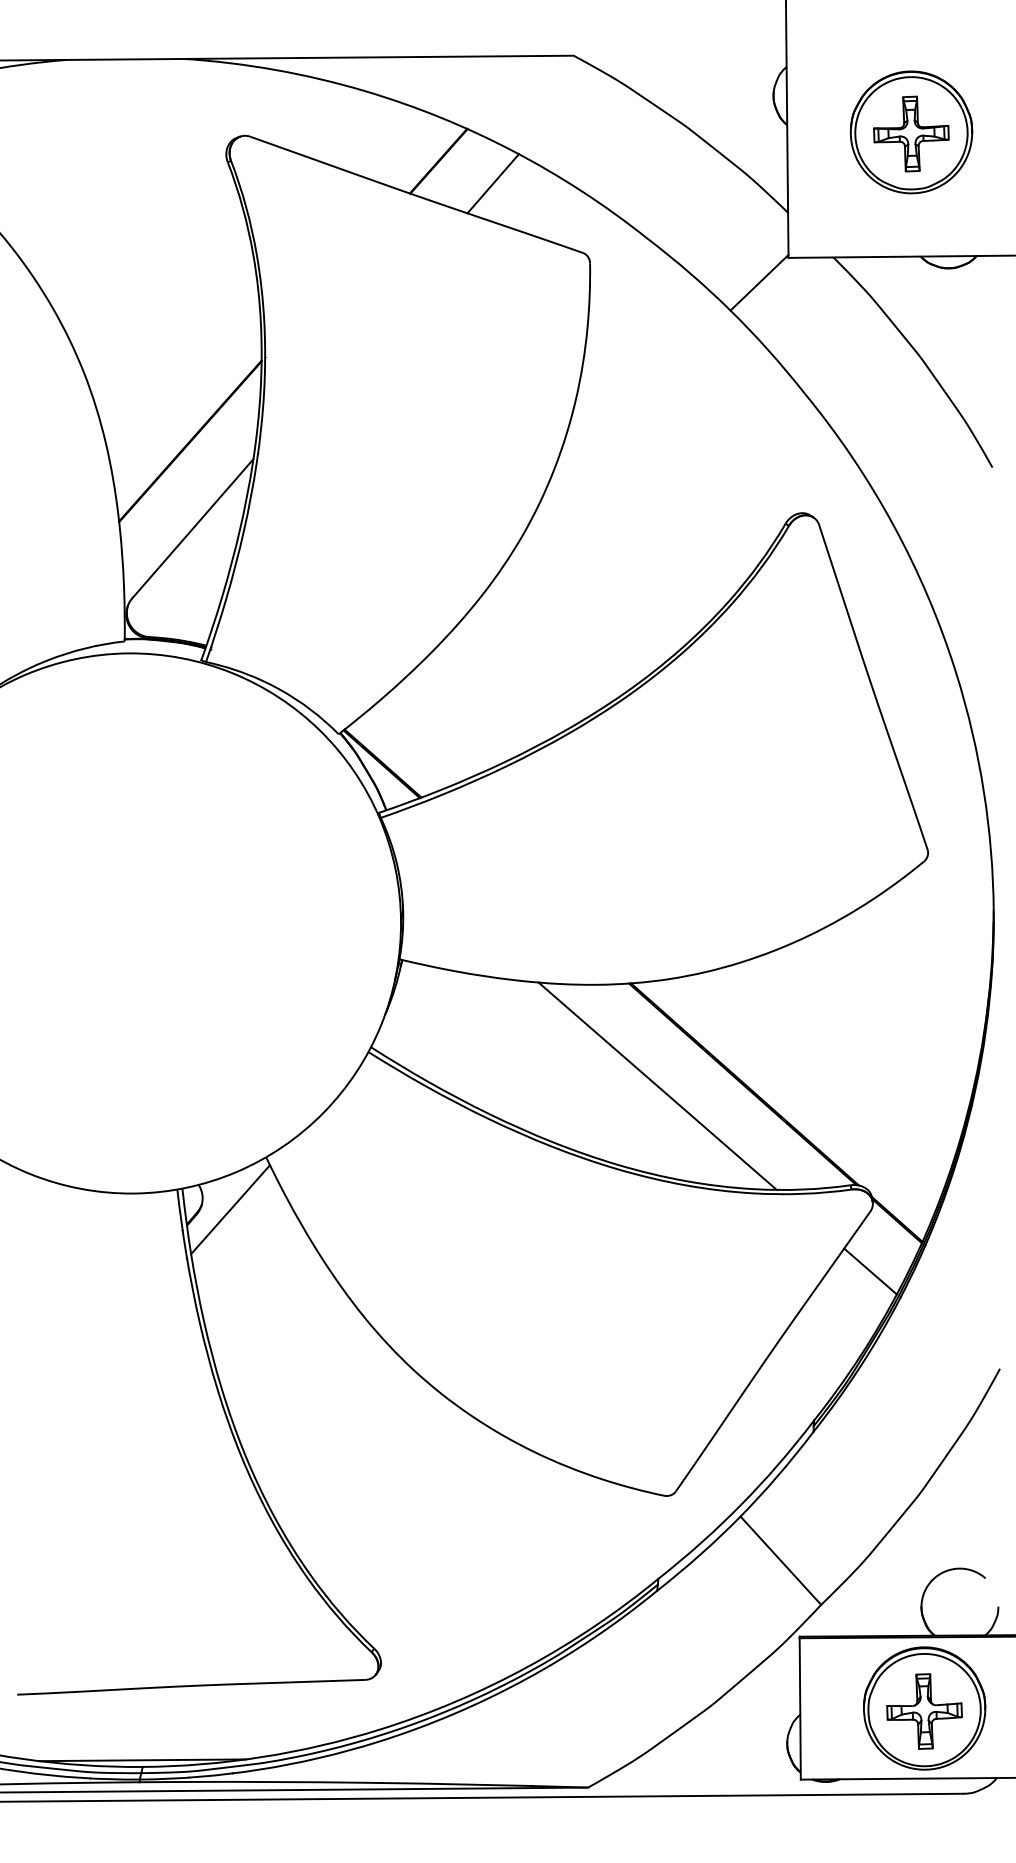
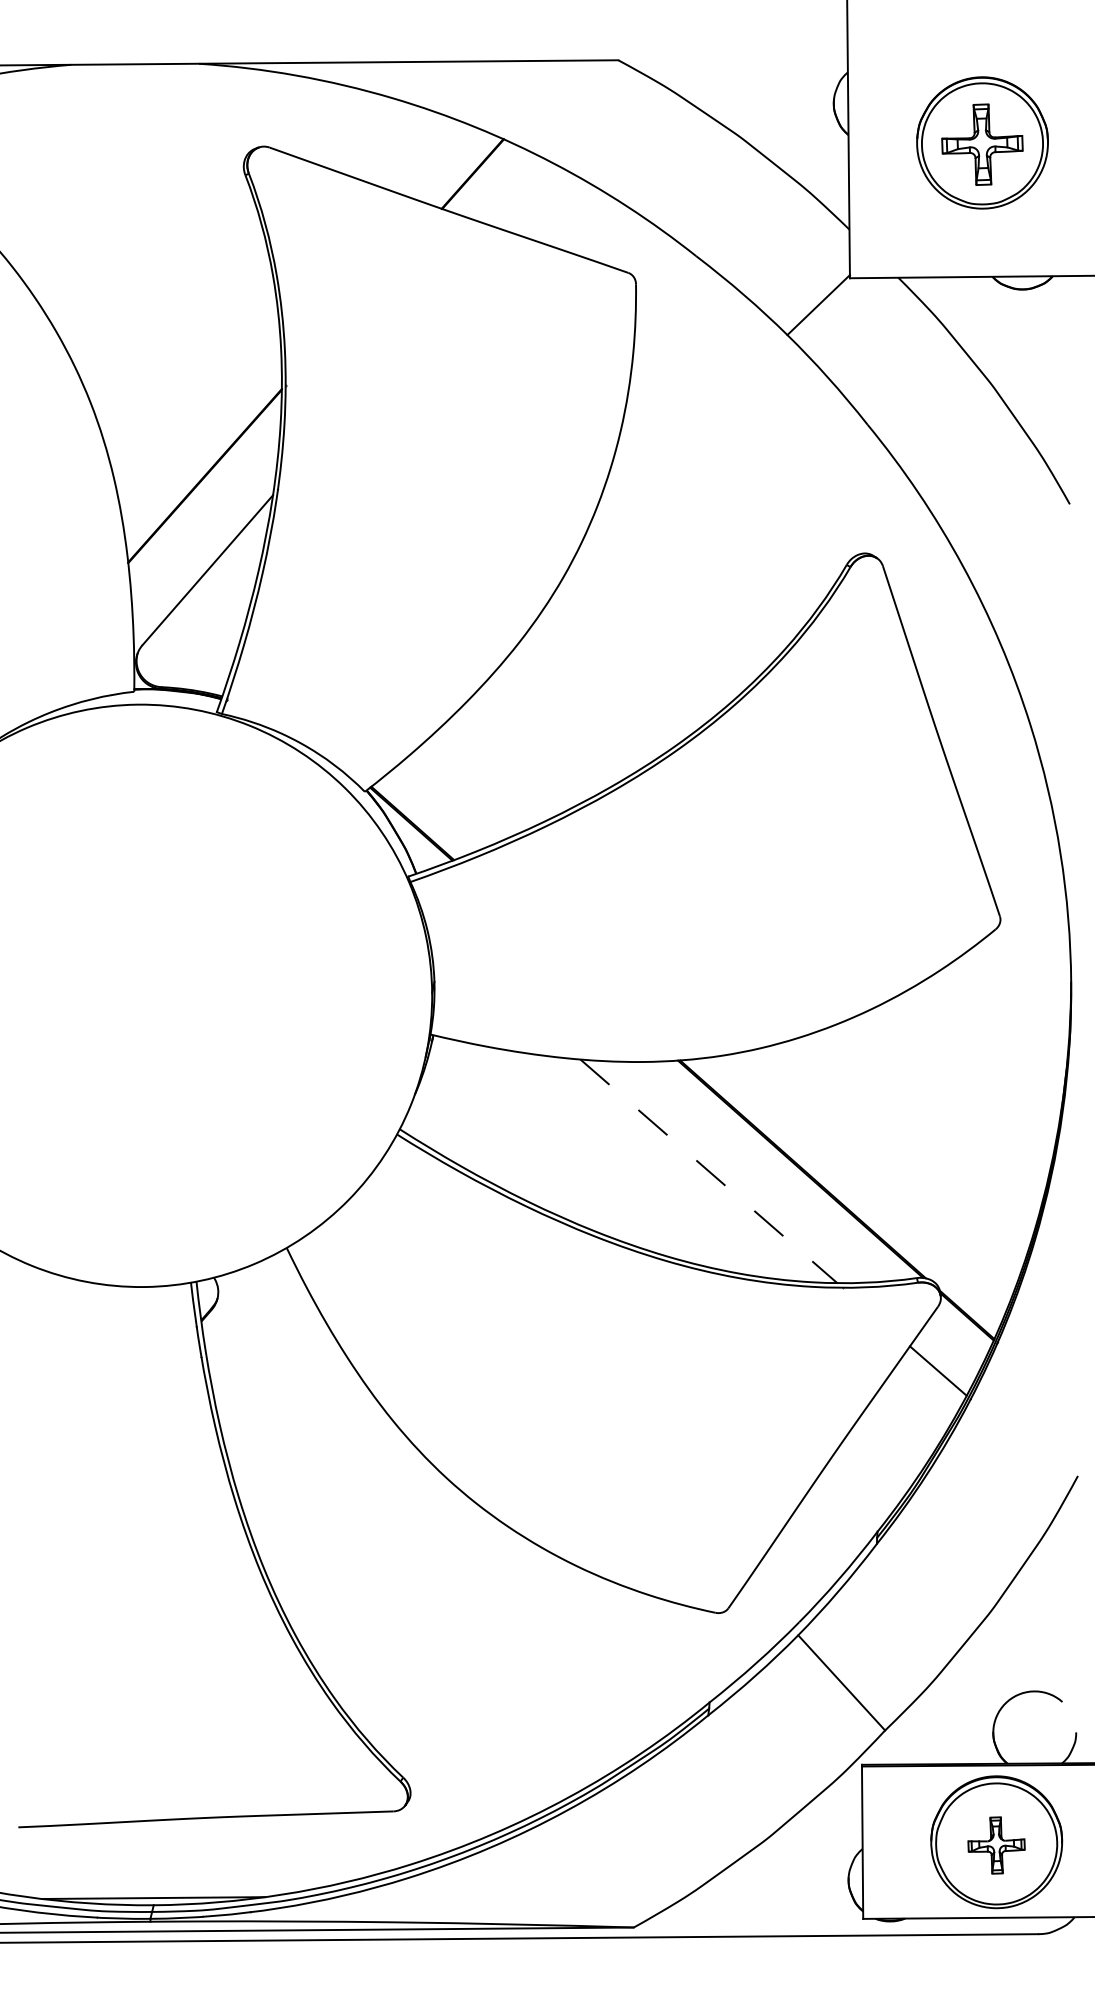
line: (493, 183) -> (531, 198), removed
line: (658, 1086) -> (709, 1171), solid -> dashed
line: (229, 1209) -> (247, 1304), removed
part: (924, 1711) -> (996, 1845), size x0.7

